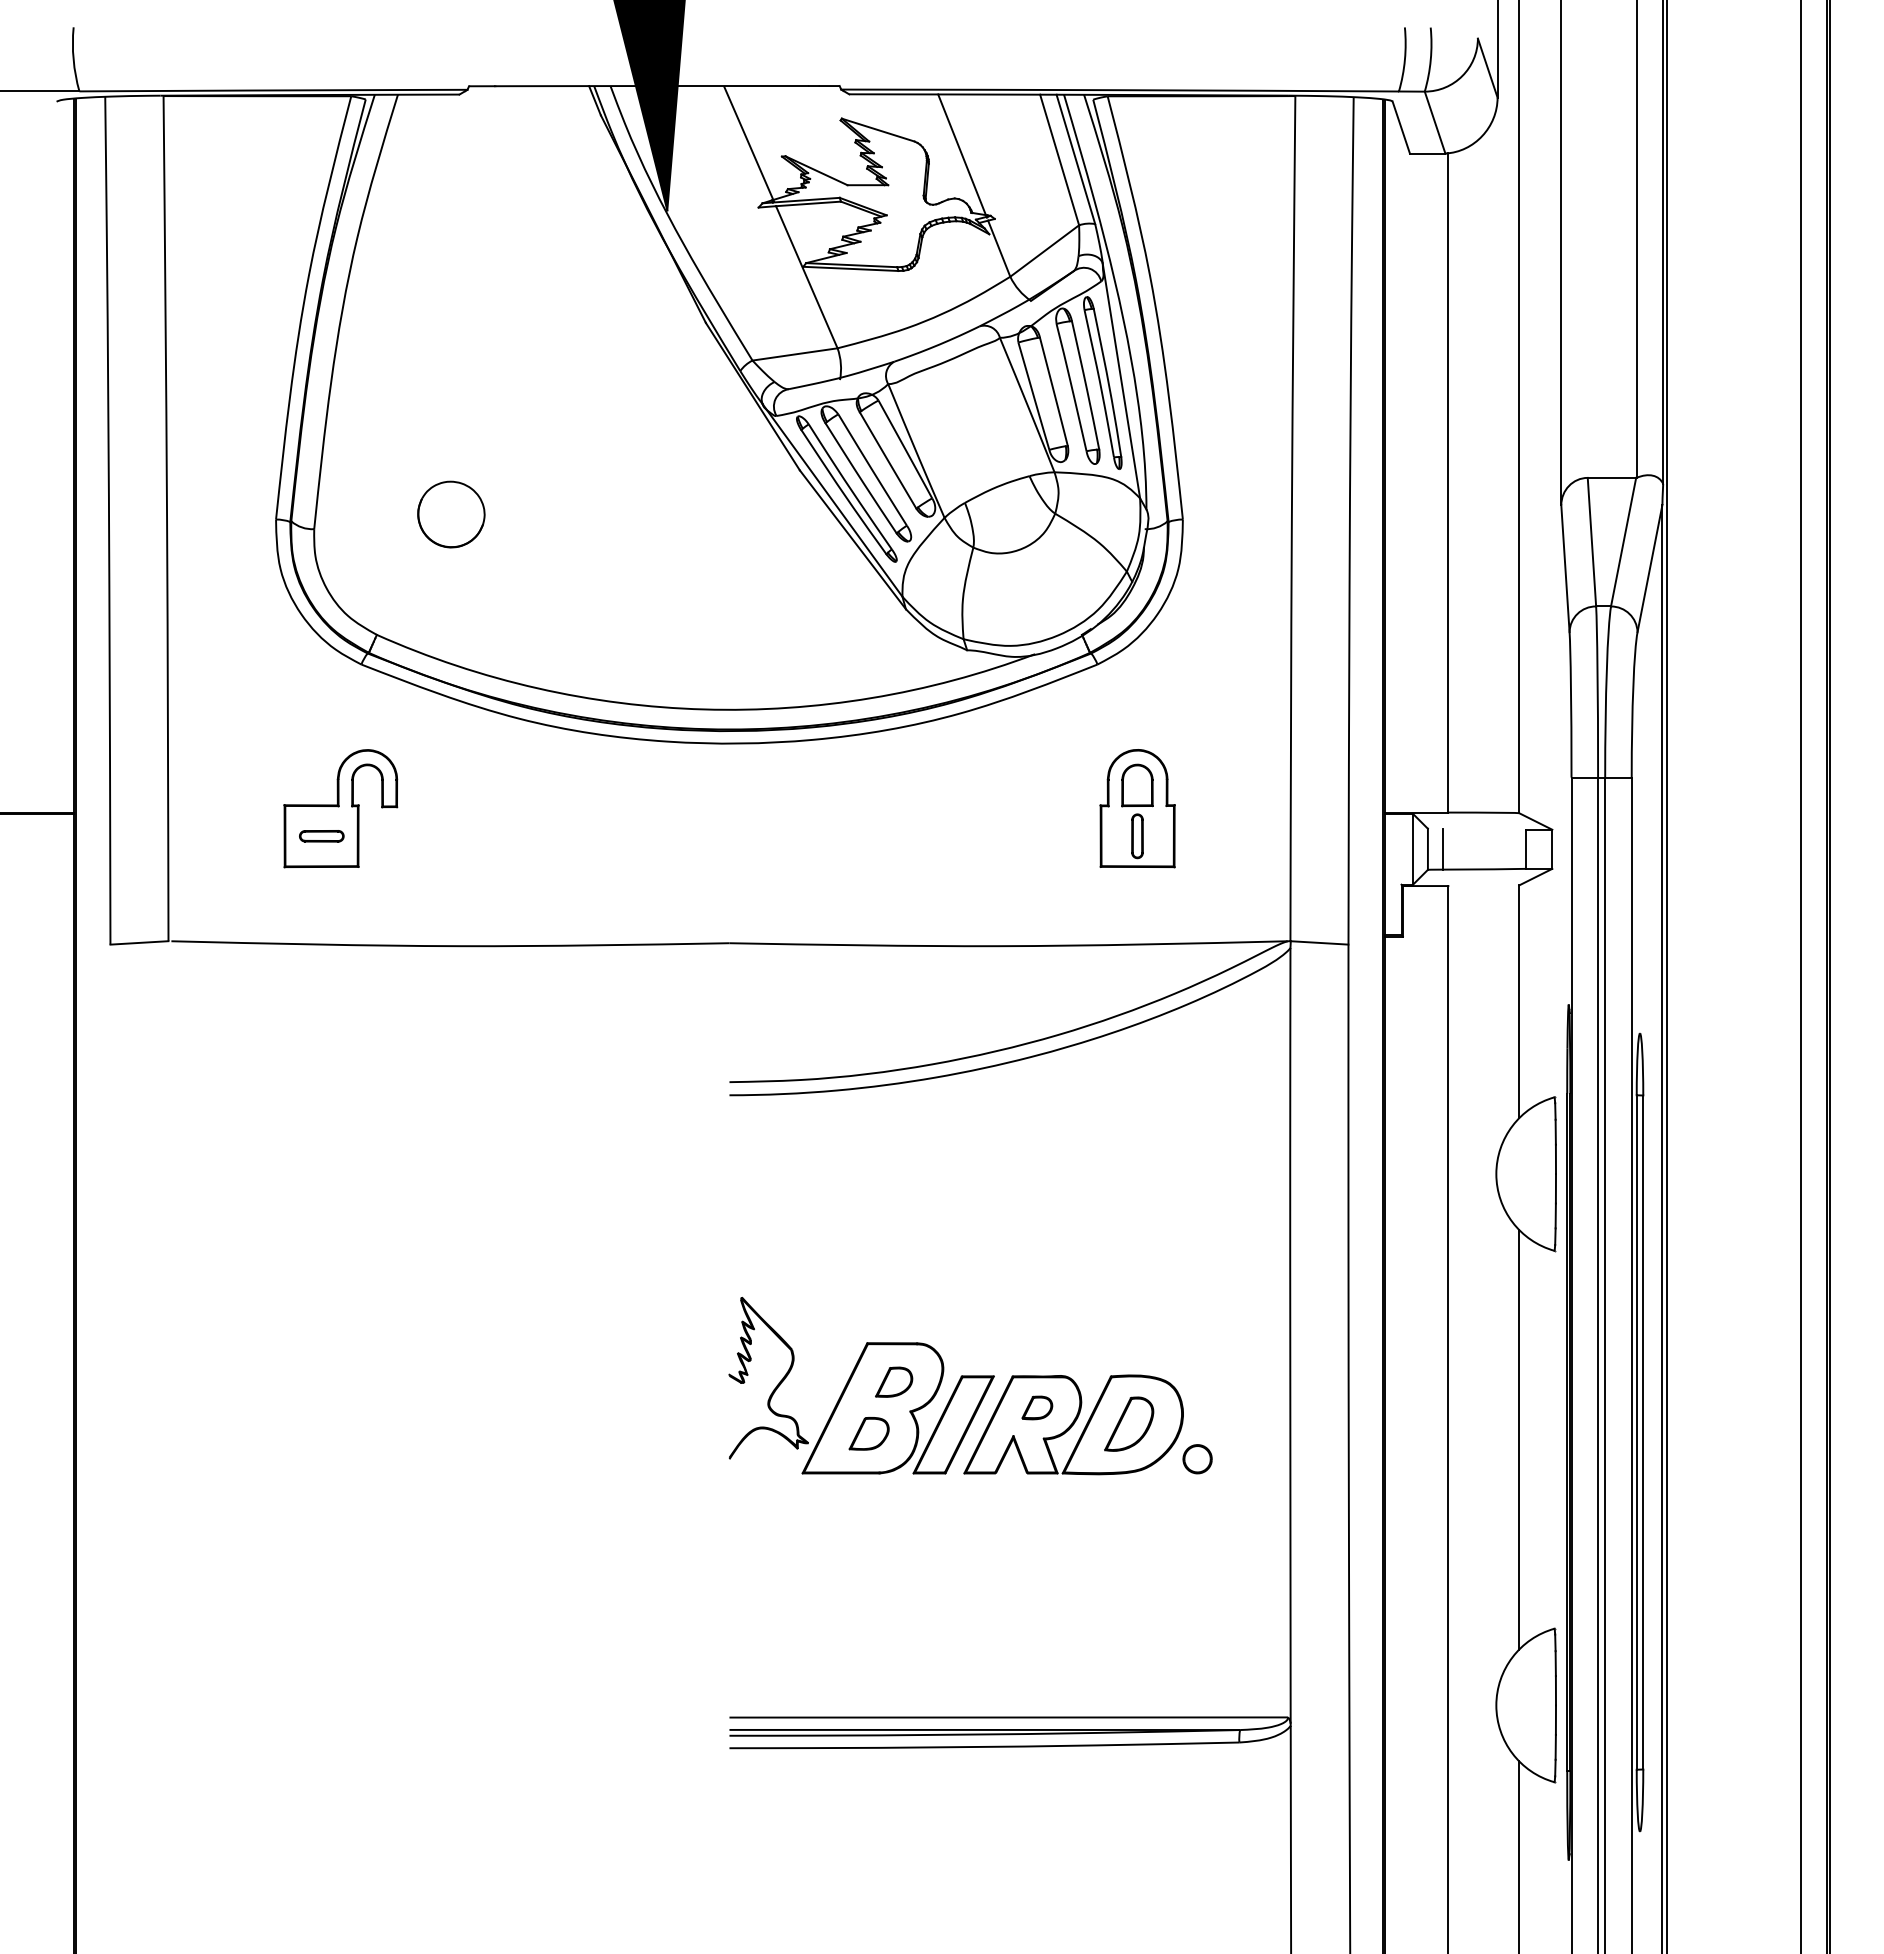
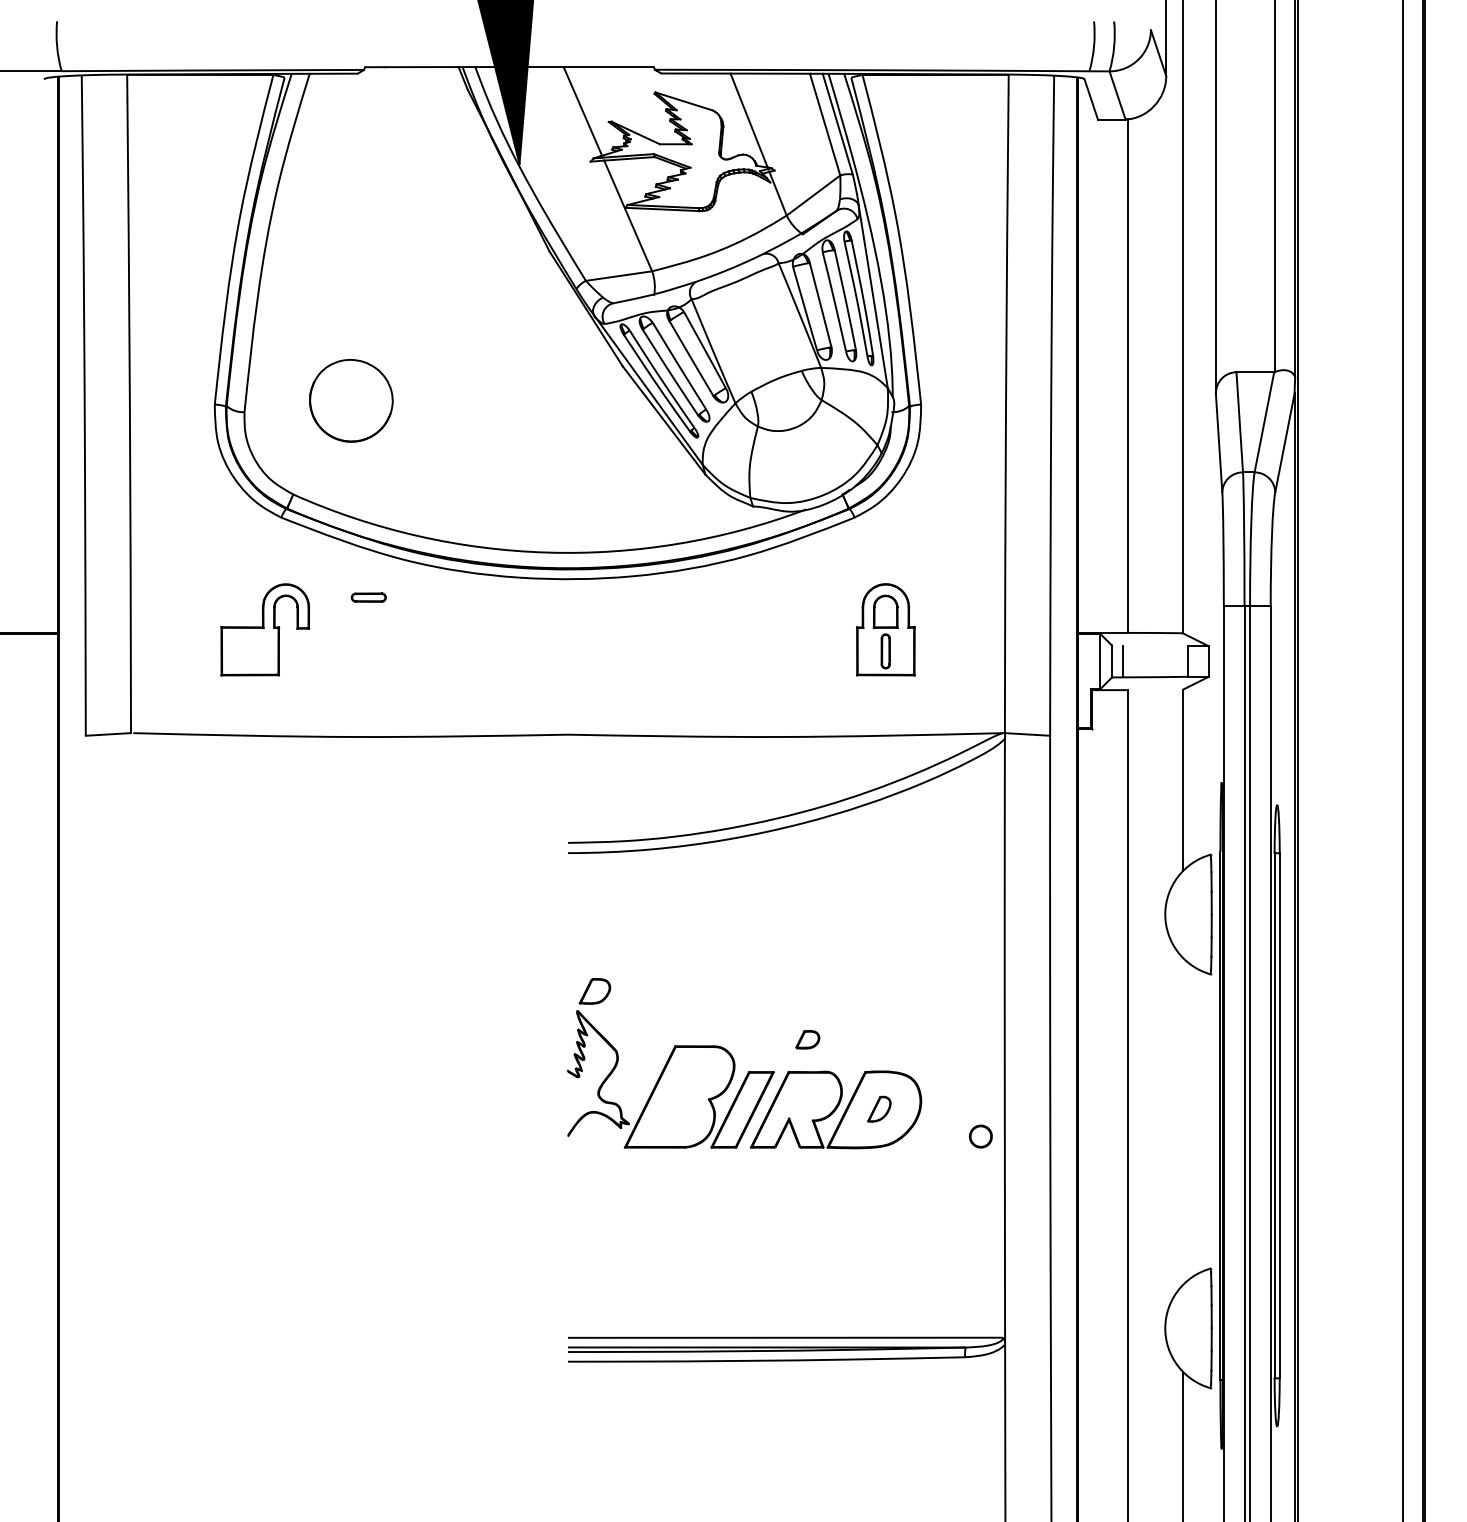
part: (451, 514) -> (351, 400), size x1.6
part: (321, 836) -> (368, 597), moved
part: (894, 1381) -> (696, 1076), removed
part: (1037, 1407) -> (807, 1039), moved
part: (1129, 1423) -> (879, 1108), size x0.6
part: (868, 1433) -> (594, 991), moved
line: (1519, 1439) -> (1183, 1121), removed
part: (1197, 1459) -> (980, 1136), moved

